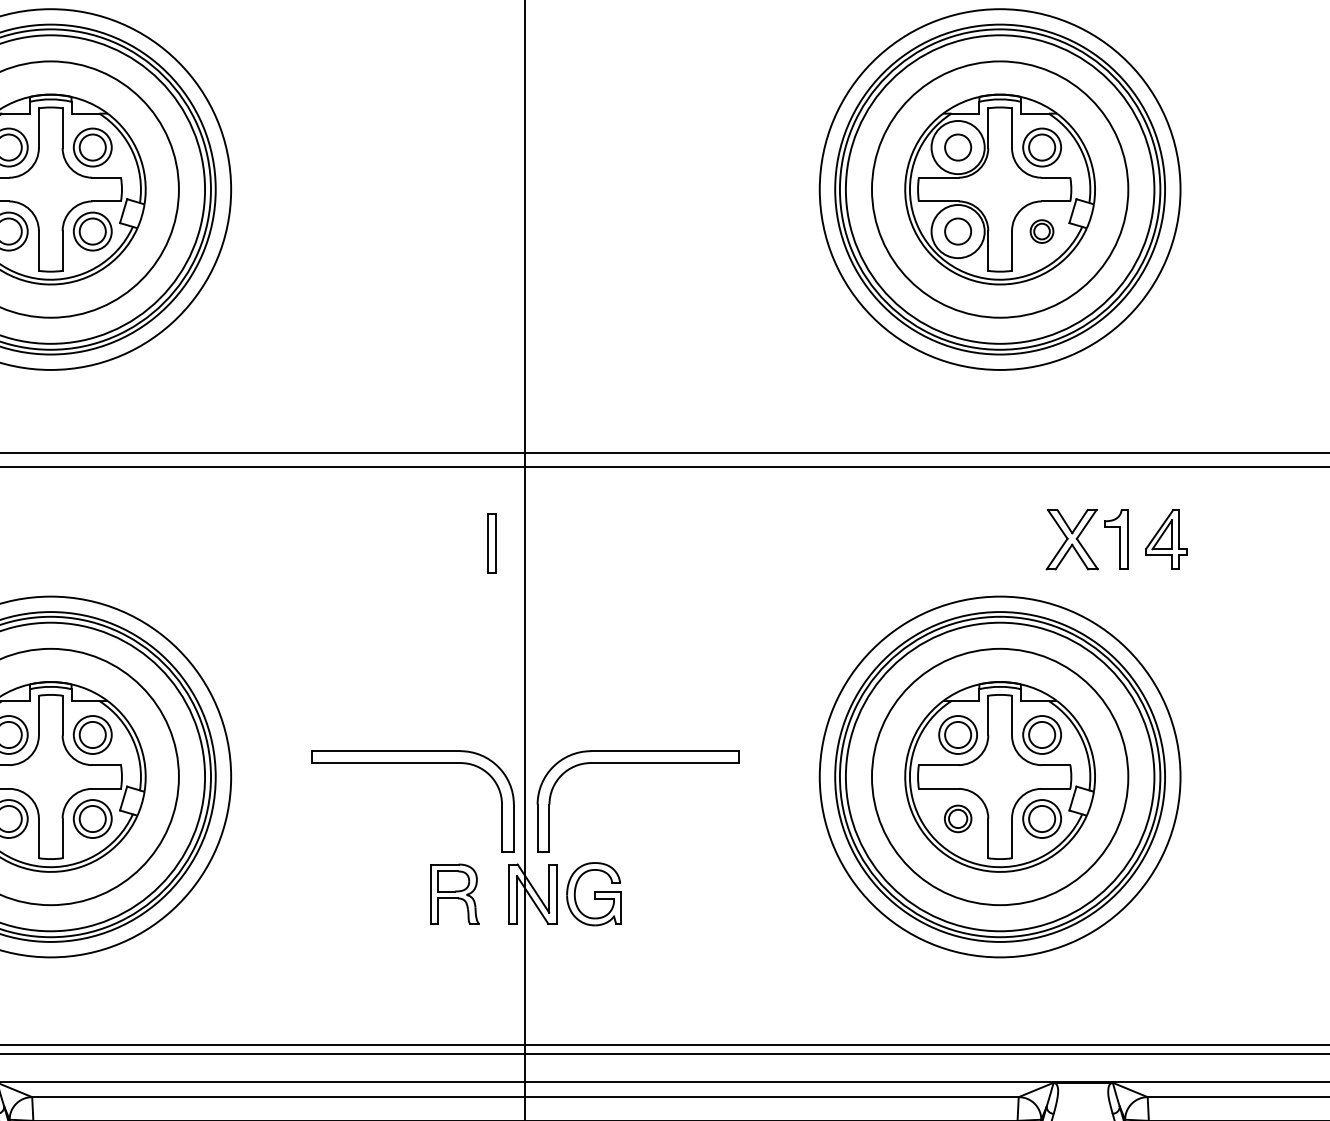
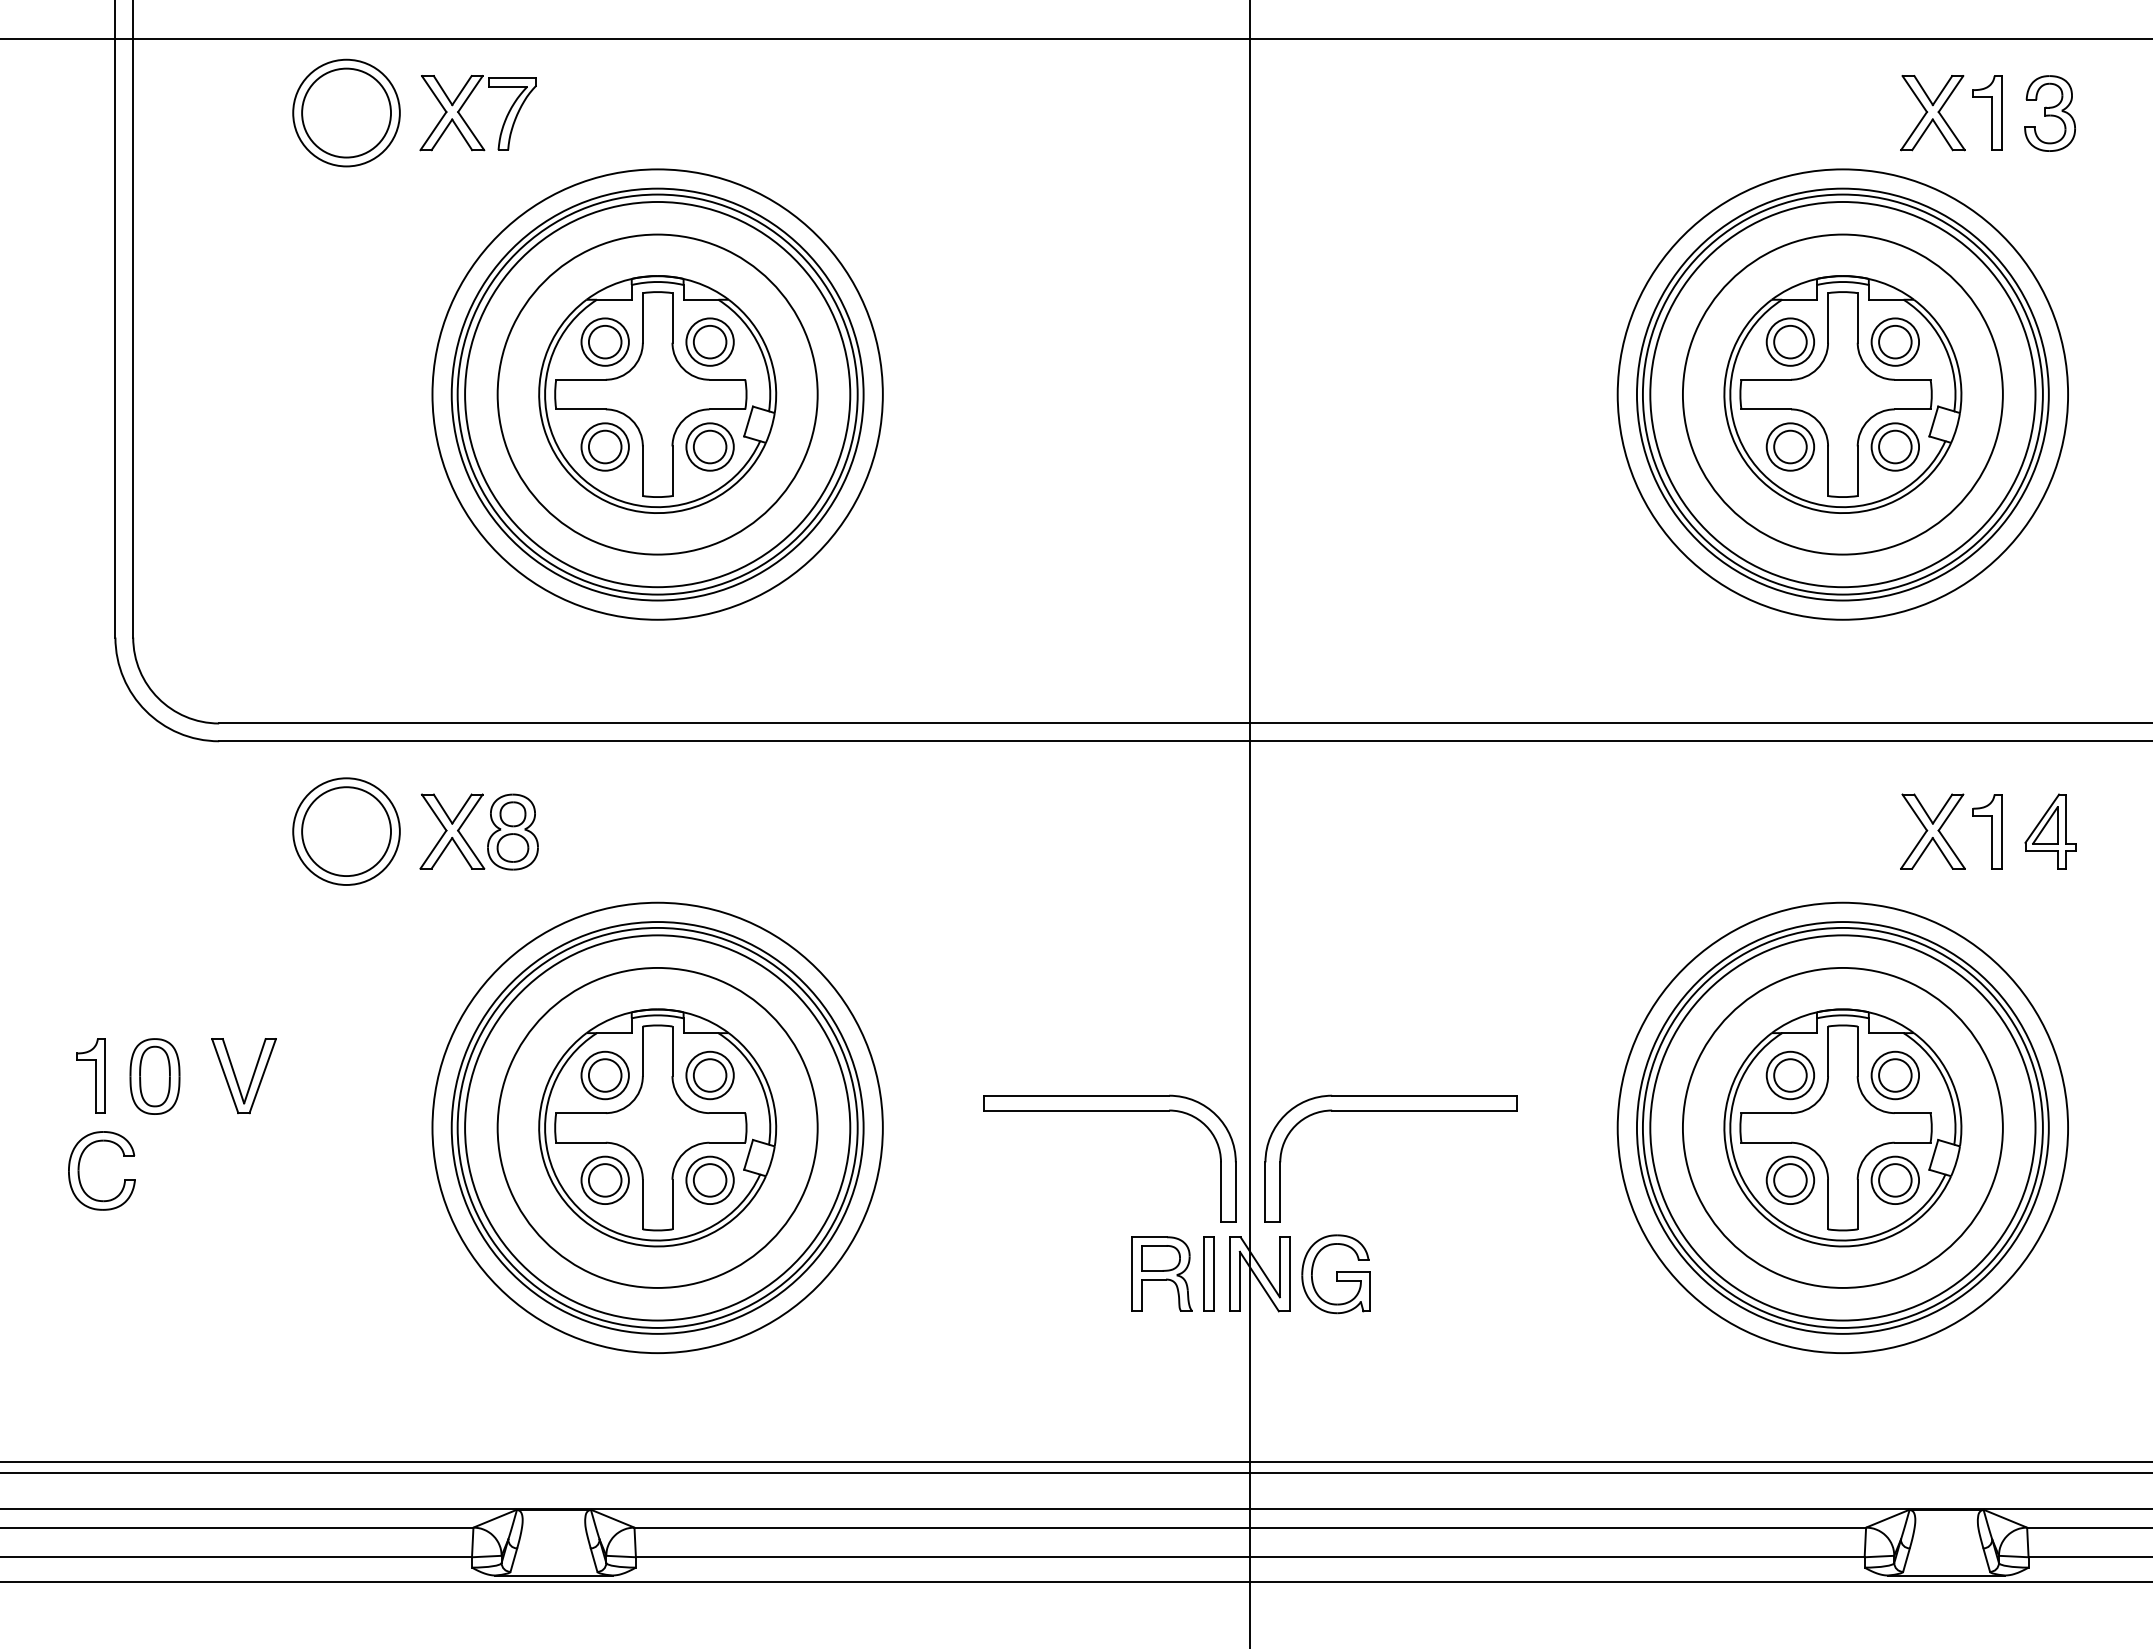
circle: (958, 147) -> (1790, 341), size x0.71
circle: (958, 231) -> (1790, 446), size x0.71
part: (1041, 231) -> (1894, 446), size x1.67
part: (491, 542) -> (1208, 1273), moved
part: (958, 818) -> (1790, 1179), size x1.43

